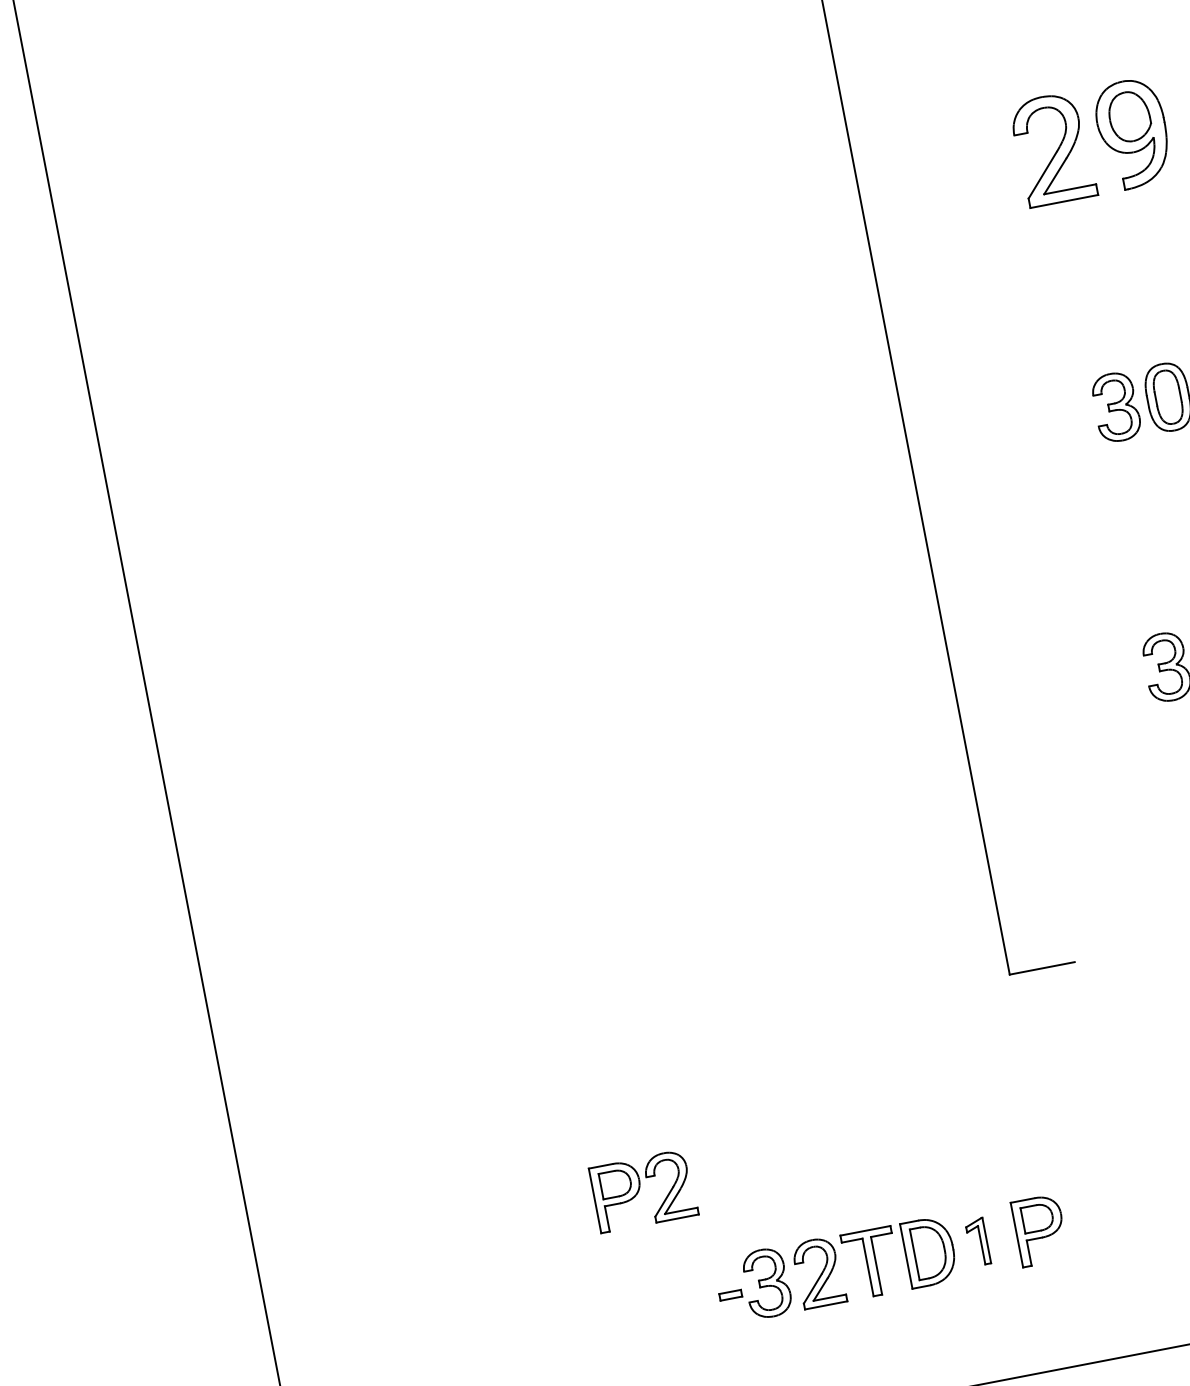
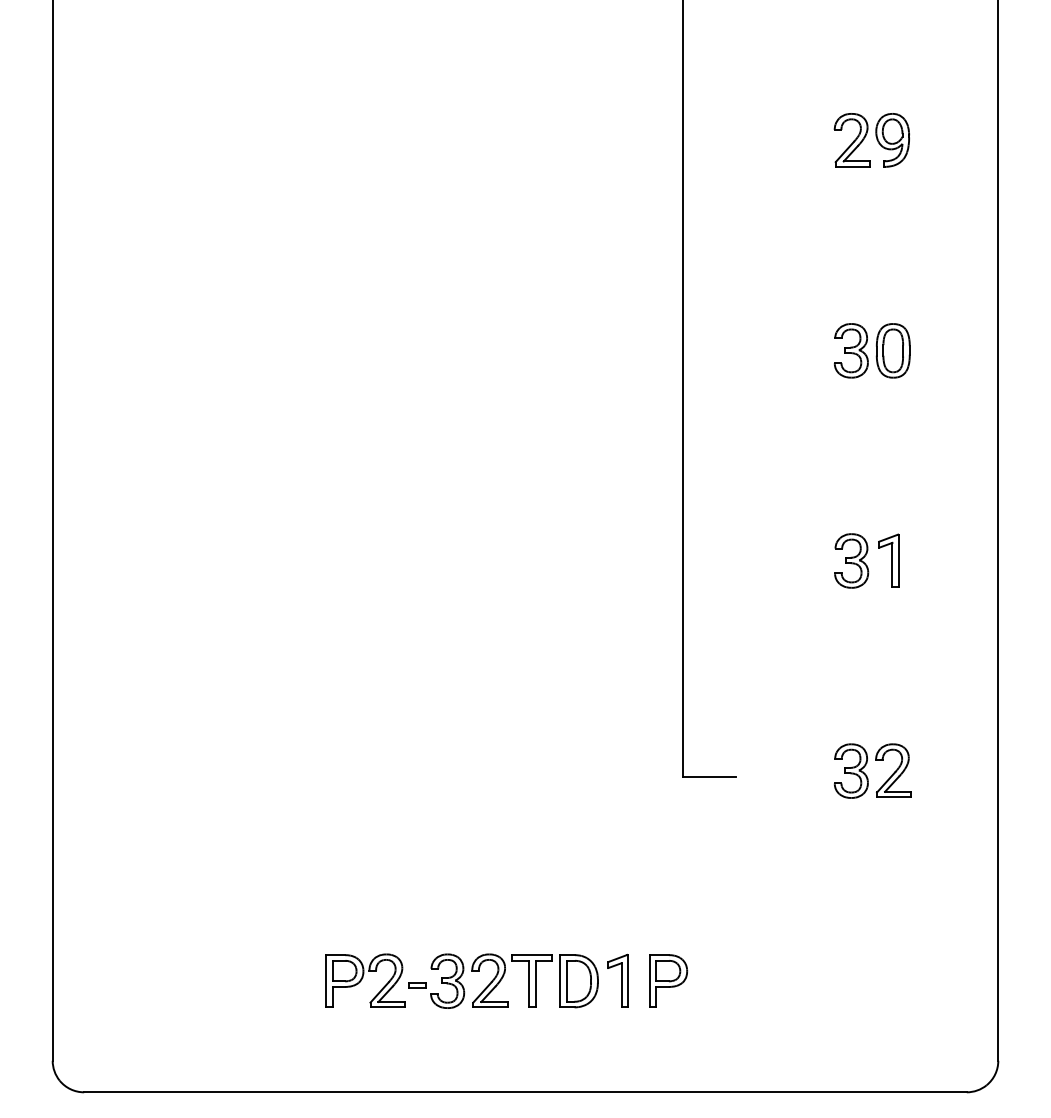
part: (1091, 142) -> (871, 140), size x0.62
part: (643, 1190) -> (365, 980), moved
part: (977, 1241) -> (617, 980), size x1.43

